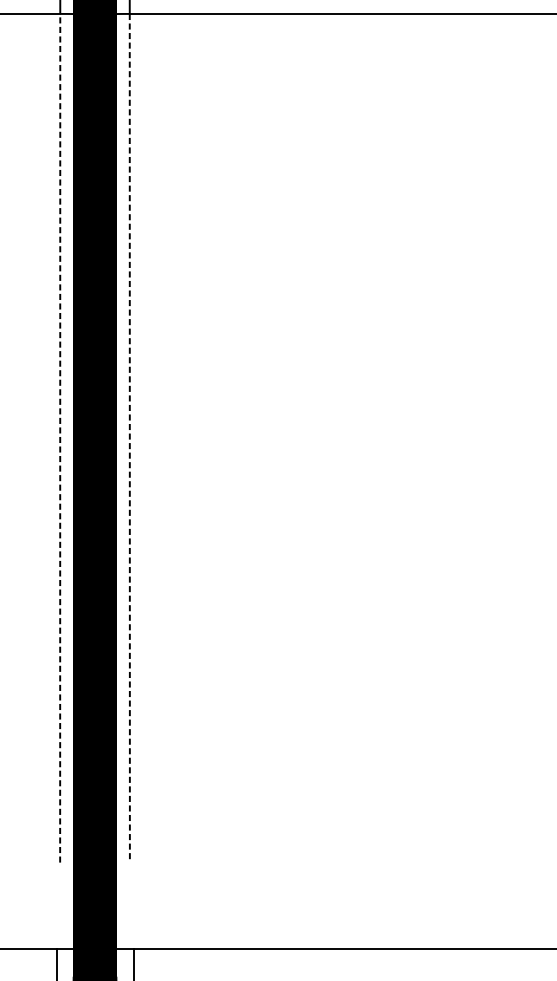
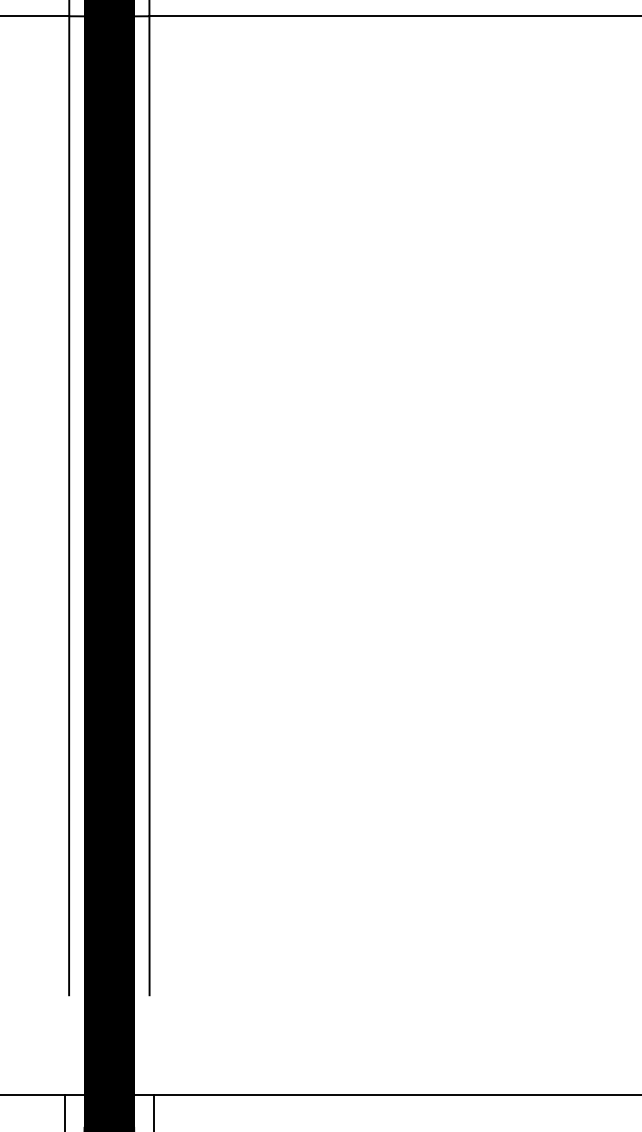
line: (60, 438) -> (69, 505), dashed -> solid
line: (129, 438) -> (149, 506), dashed -> solid

